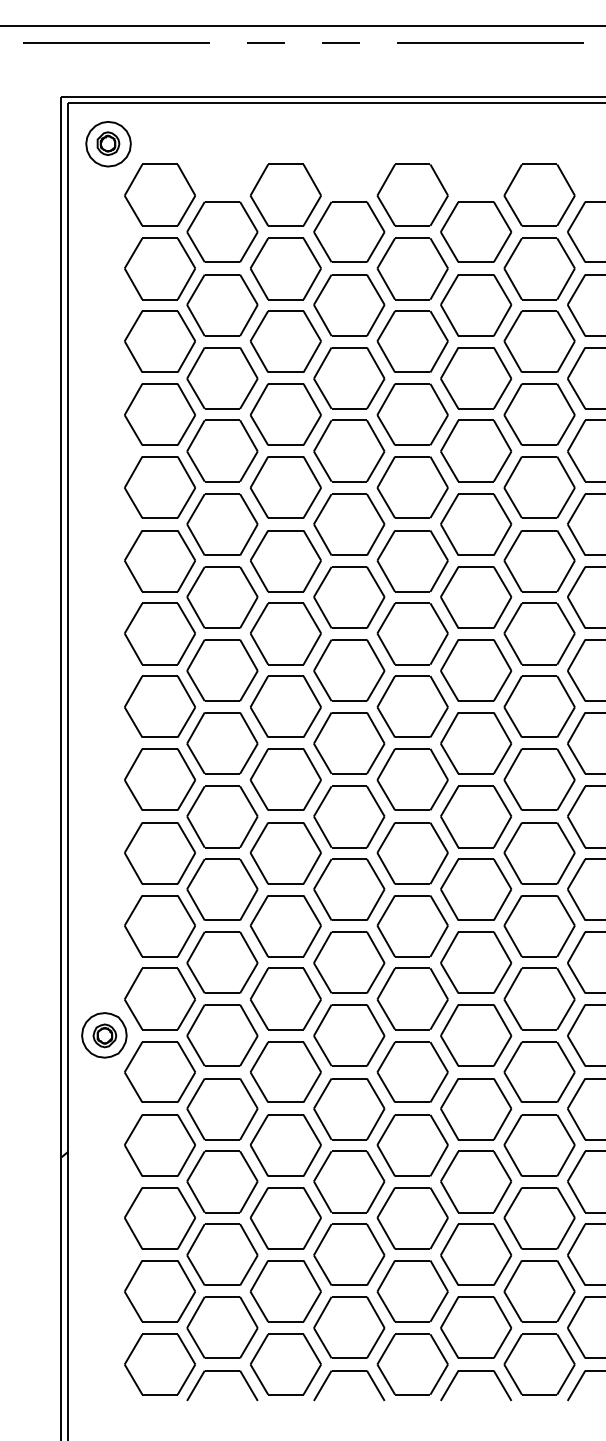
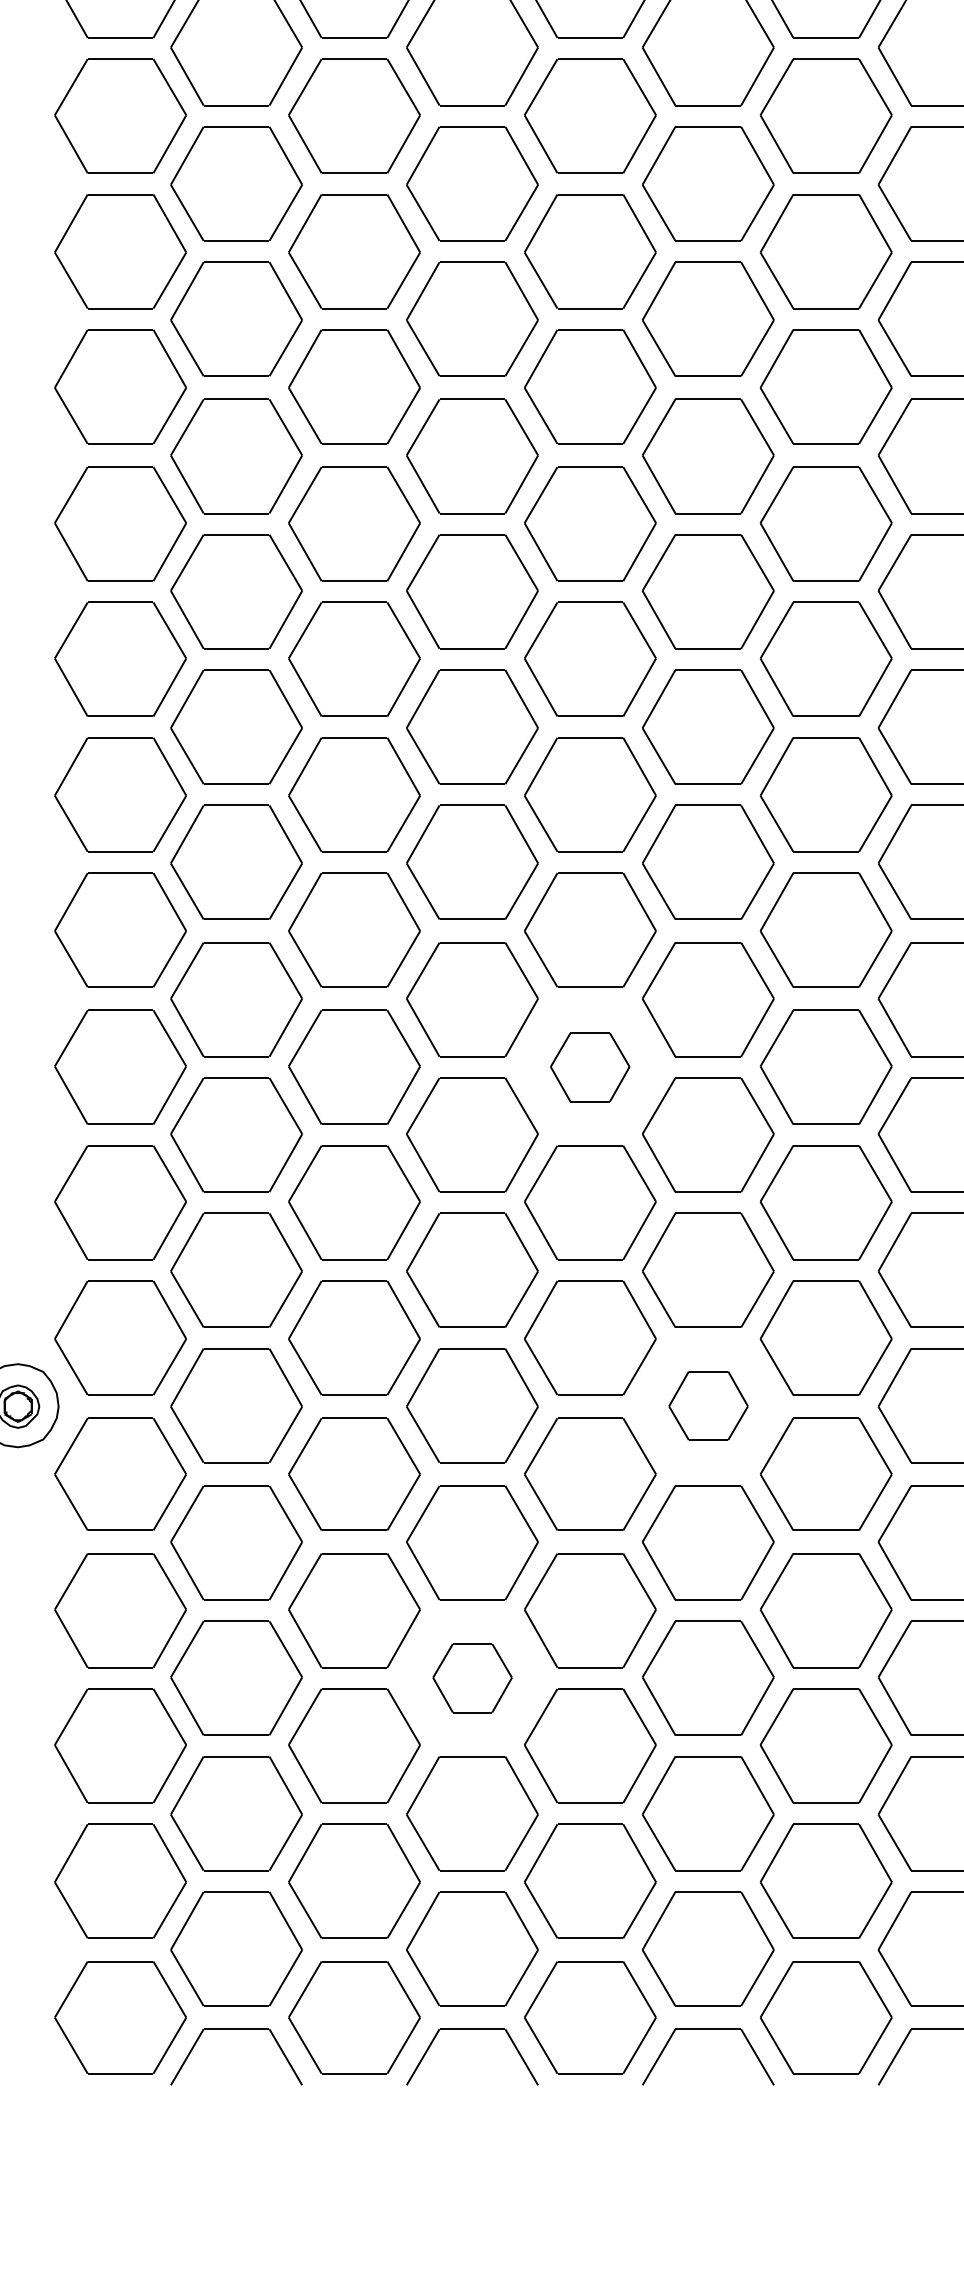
part: (412, 853) -> (589, 1067), size x0.6
part: (476, 1035) -> (708, 1405), size x0.6
part: (349, 1181) -> (472, 1677), size x0.6

